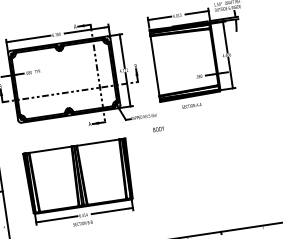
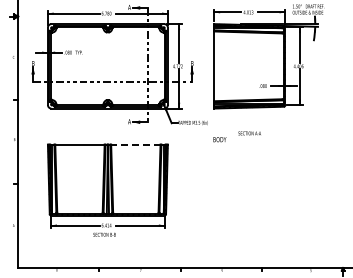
text: (191, 105) -> (249, 133), moved
text: (158, 129) -> (219, 139), moved
line: (97, 142) -> (135, 144), solid -> dashed

